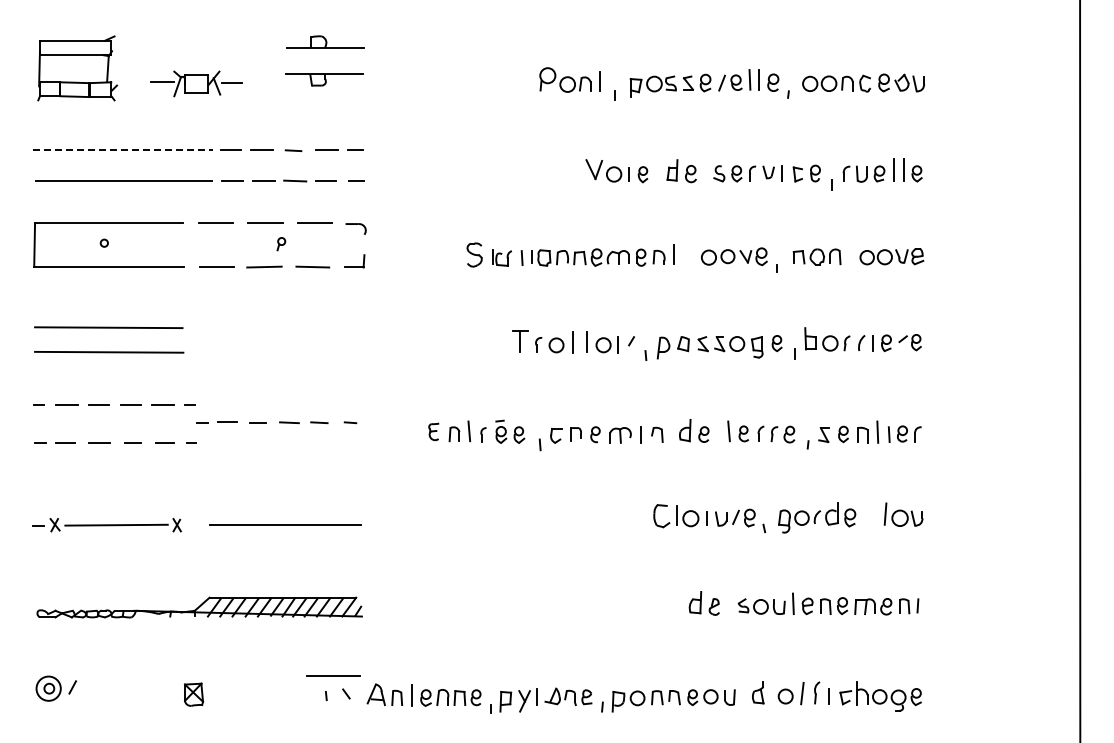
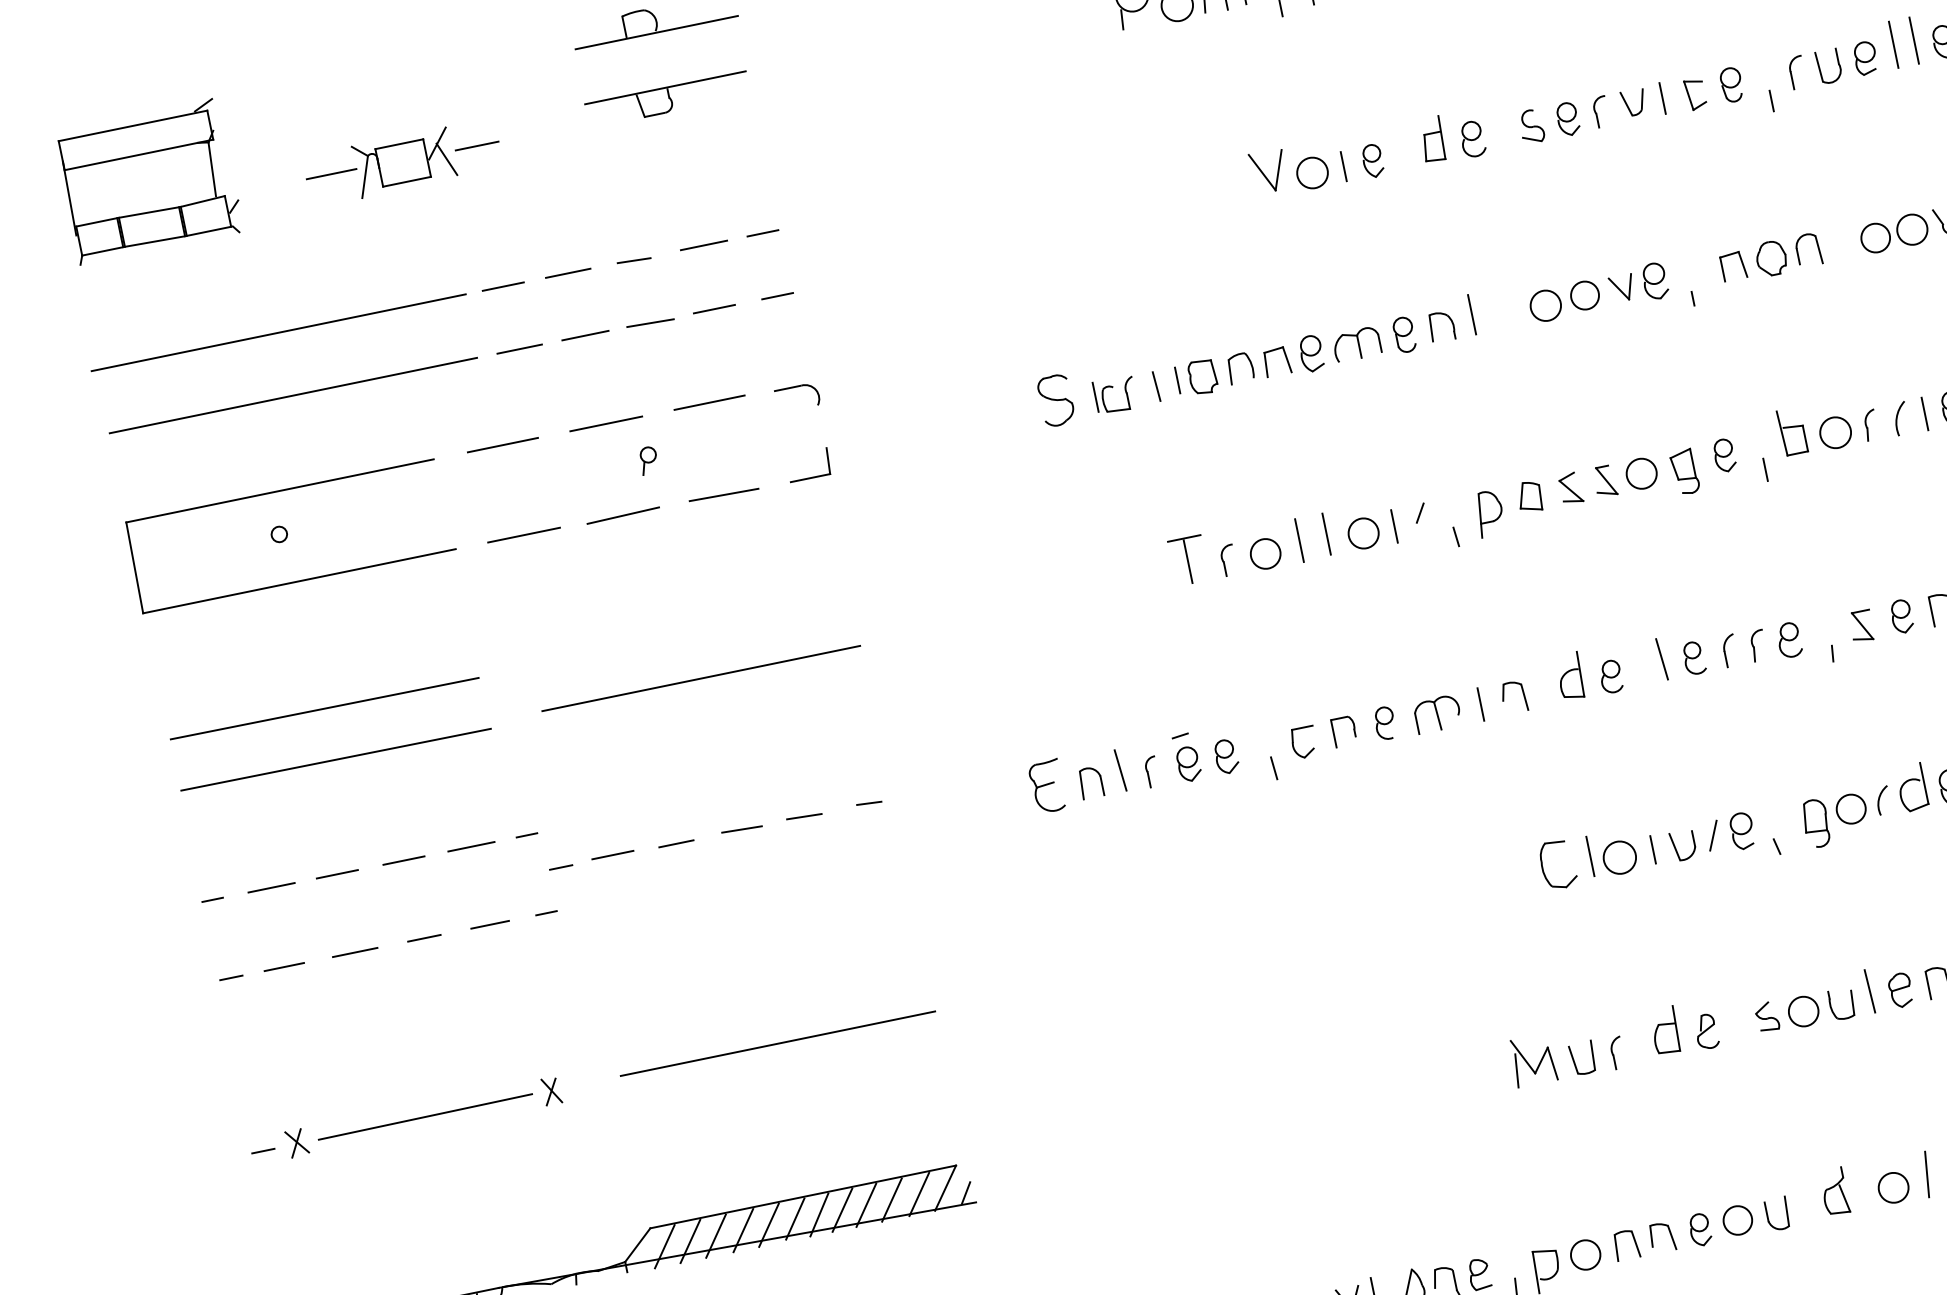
line: (123, 150) -> (279, 332), dashed -> solid
line: (284, 349) -> (700, 678), added
part: (433, 431) -> (1045, 786), size x1.43
part: (647, 603) -> (1565, 1053), added

